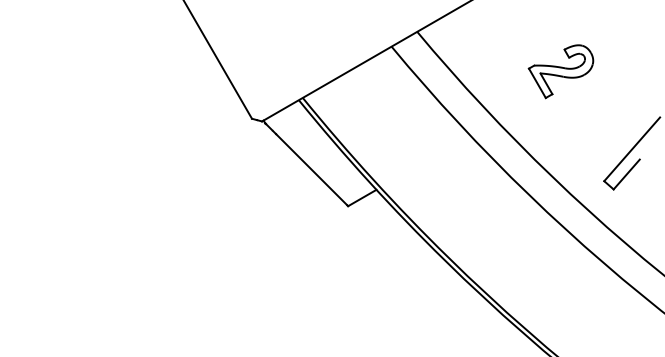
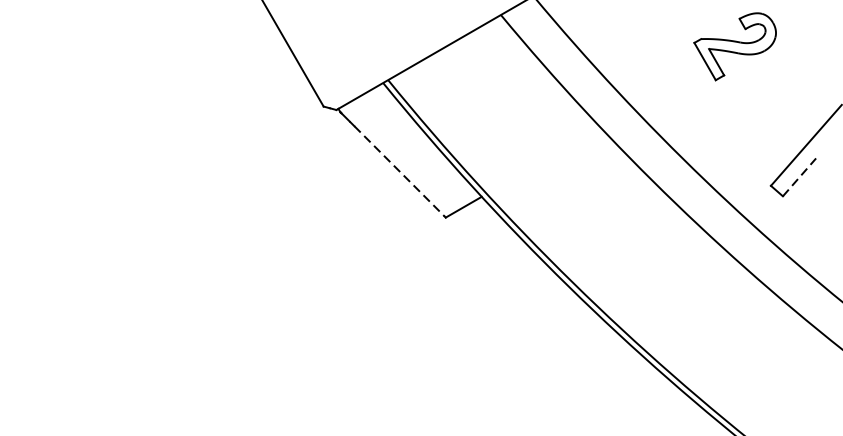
part: (560, 71) -> (734, 46), moved
line: (312, 170) -> (400, 172), solid -> dashed
line: (626, 174) -> (799, 177), solid -> dashed

